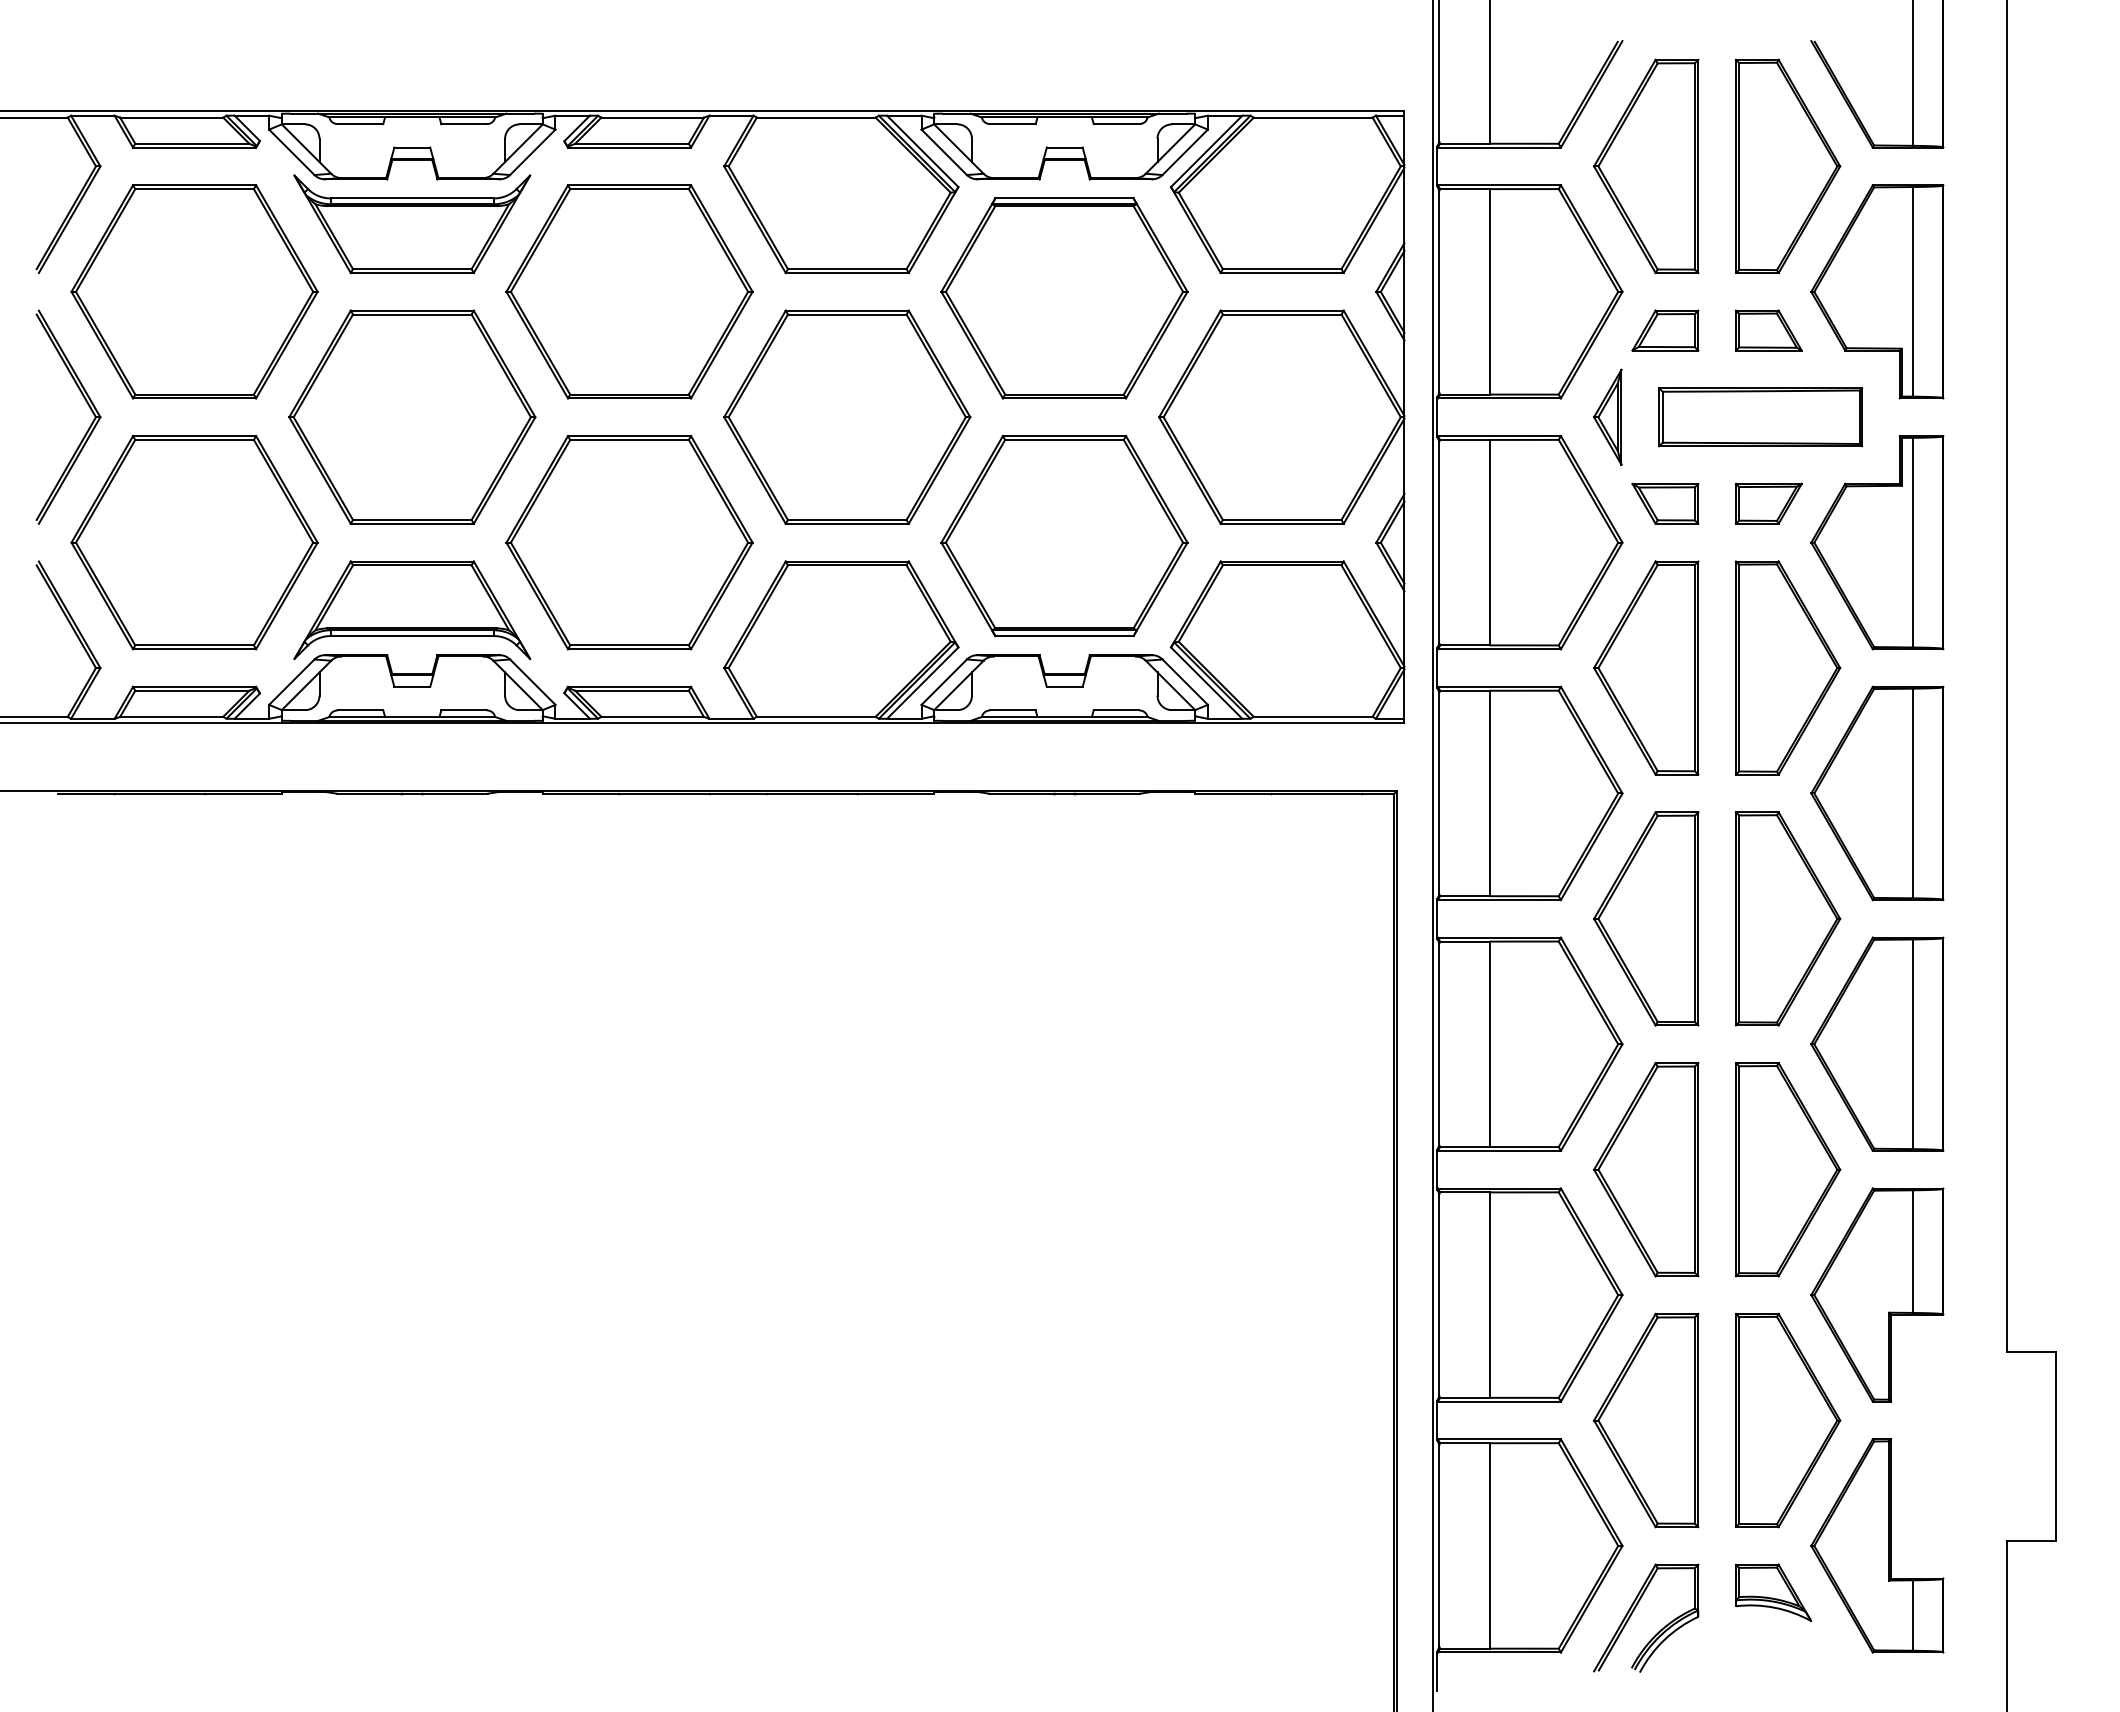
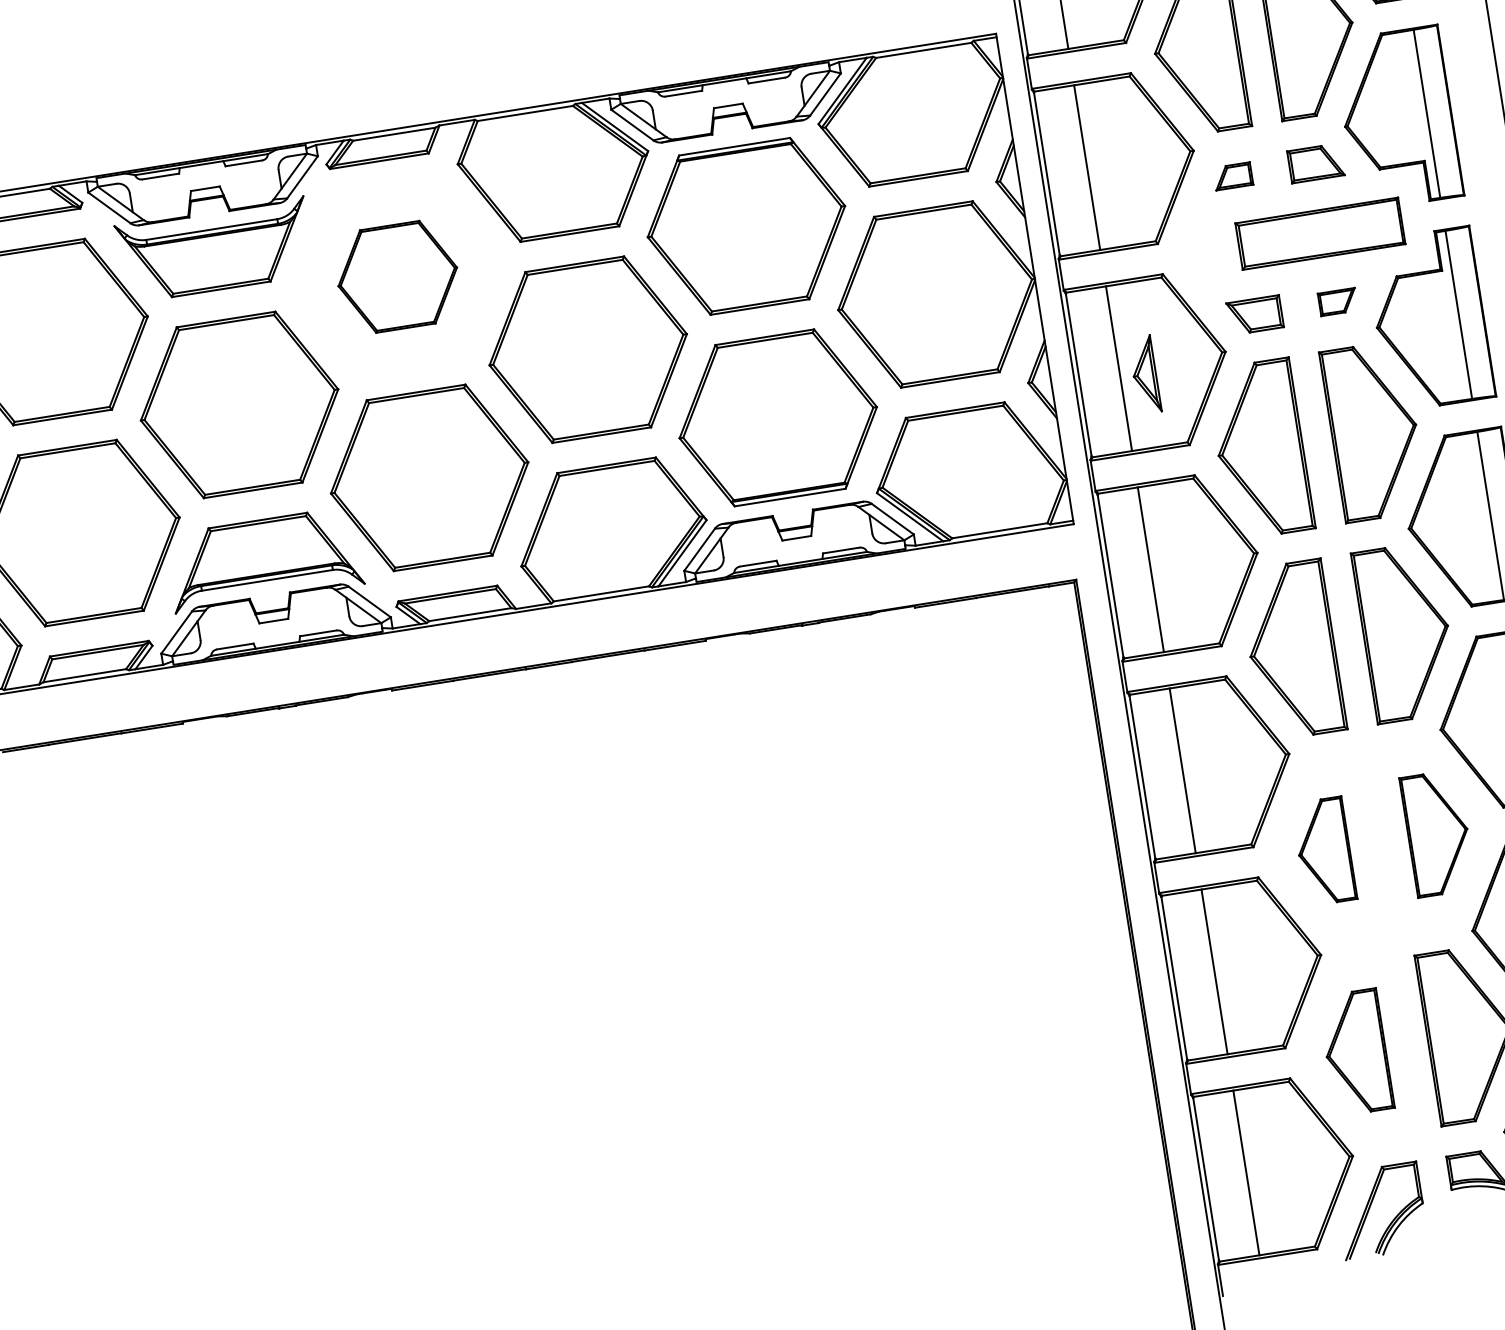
part: (629, 291) -> (397, 276), size x0.6
part: (1665, 330) -> (1233, 176), size x0.7
part: (1607, 416) -> (1144, 374), moved
part: (1768, 503) -> (1337, 301), size x0.7
part: (1646, 1169) -> (1324, 851), size x0.6
part: (1787, 1169) -> (1437, 833), size x0.7
part: (1646, 1420) -> (1356, 1052), size x0.7

